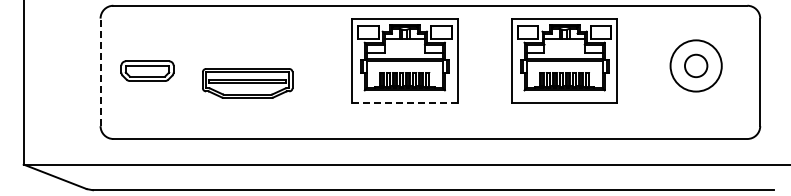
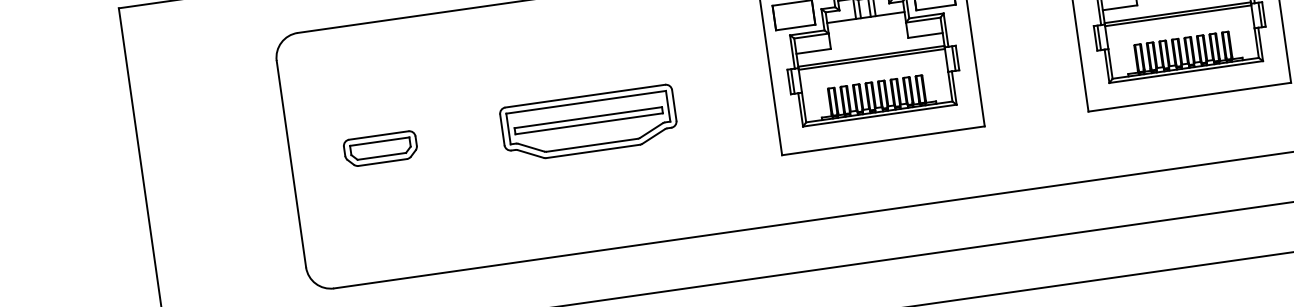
part: (146, 70) -> (378, 148), size x0.71
line: (100, 72) -> (291, 164), dashed -> solid
part: (247, 83) -> (588, 124), moved
line: (404, 103) -> (882, 140), dashed -> solid

